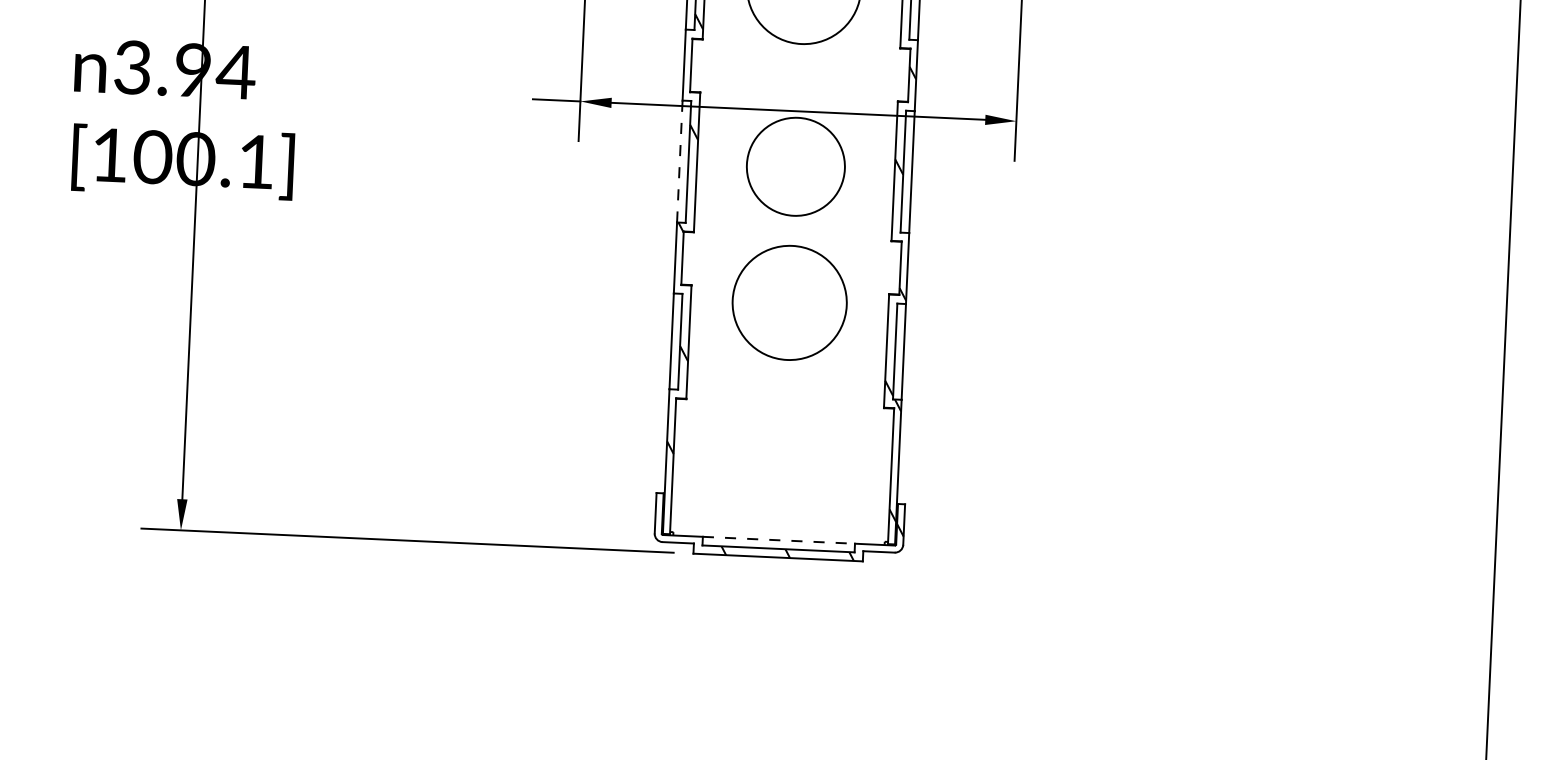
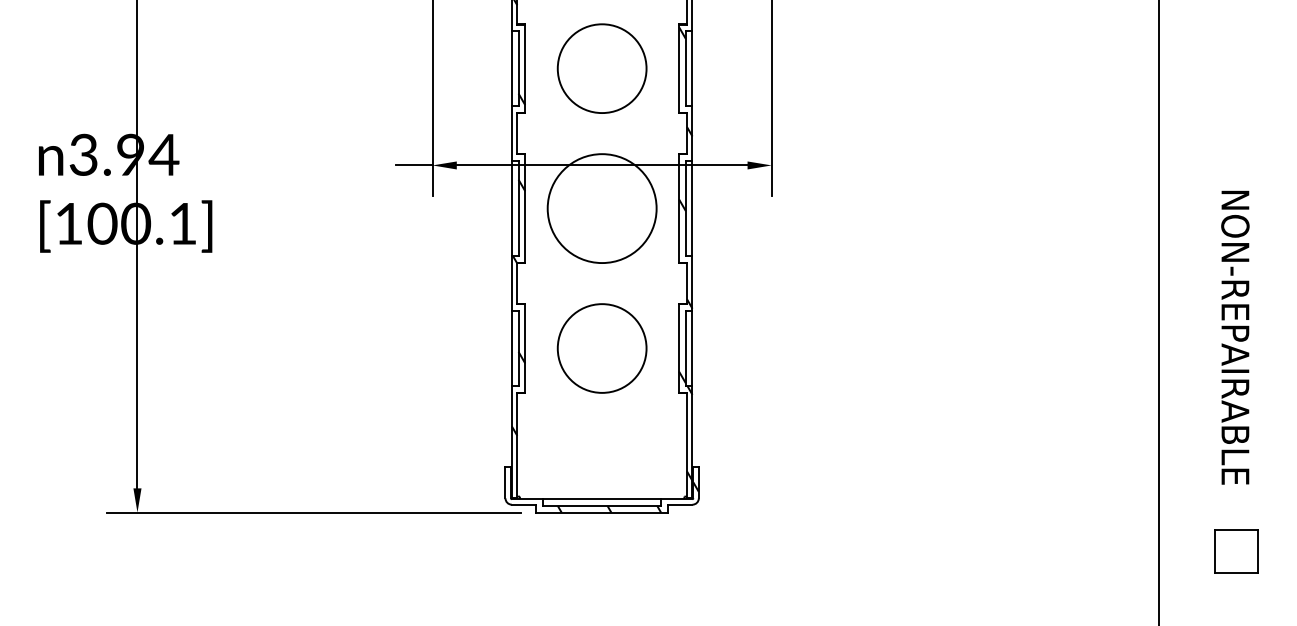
line: (679, 161) -> (511, 208), dashed -> solid
circle: (795, 166) -> (601, 208), size x1.43
circle: (788, 302) -> (601, 348), moved
line: (779, 540) -> (602, 499), dashed -> solid

